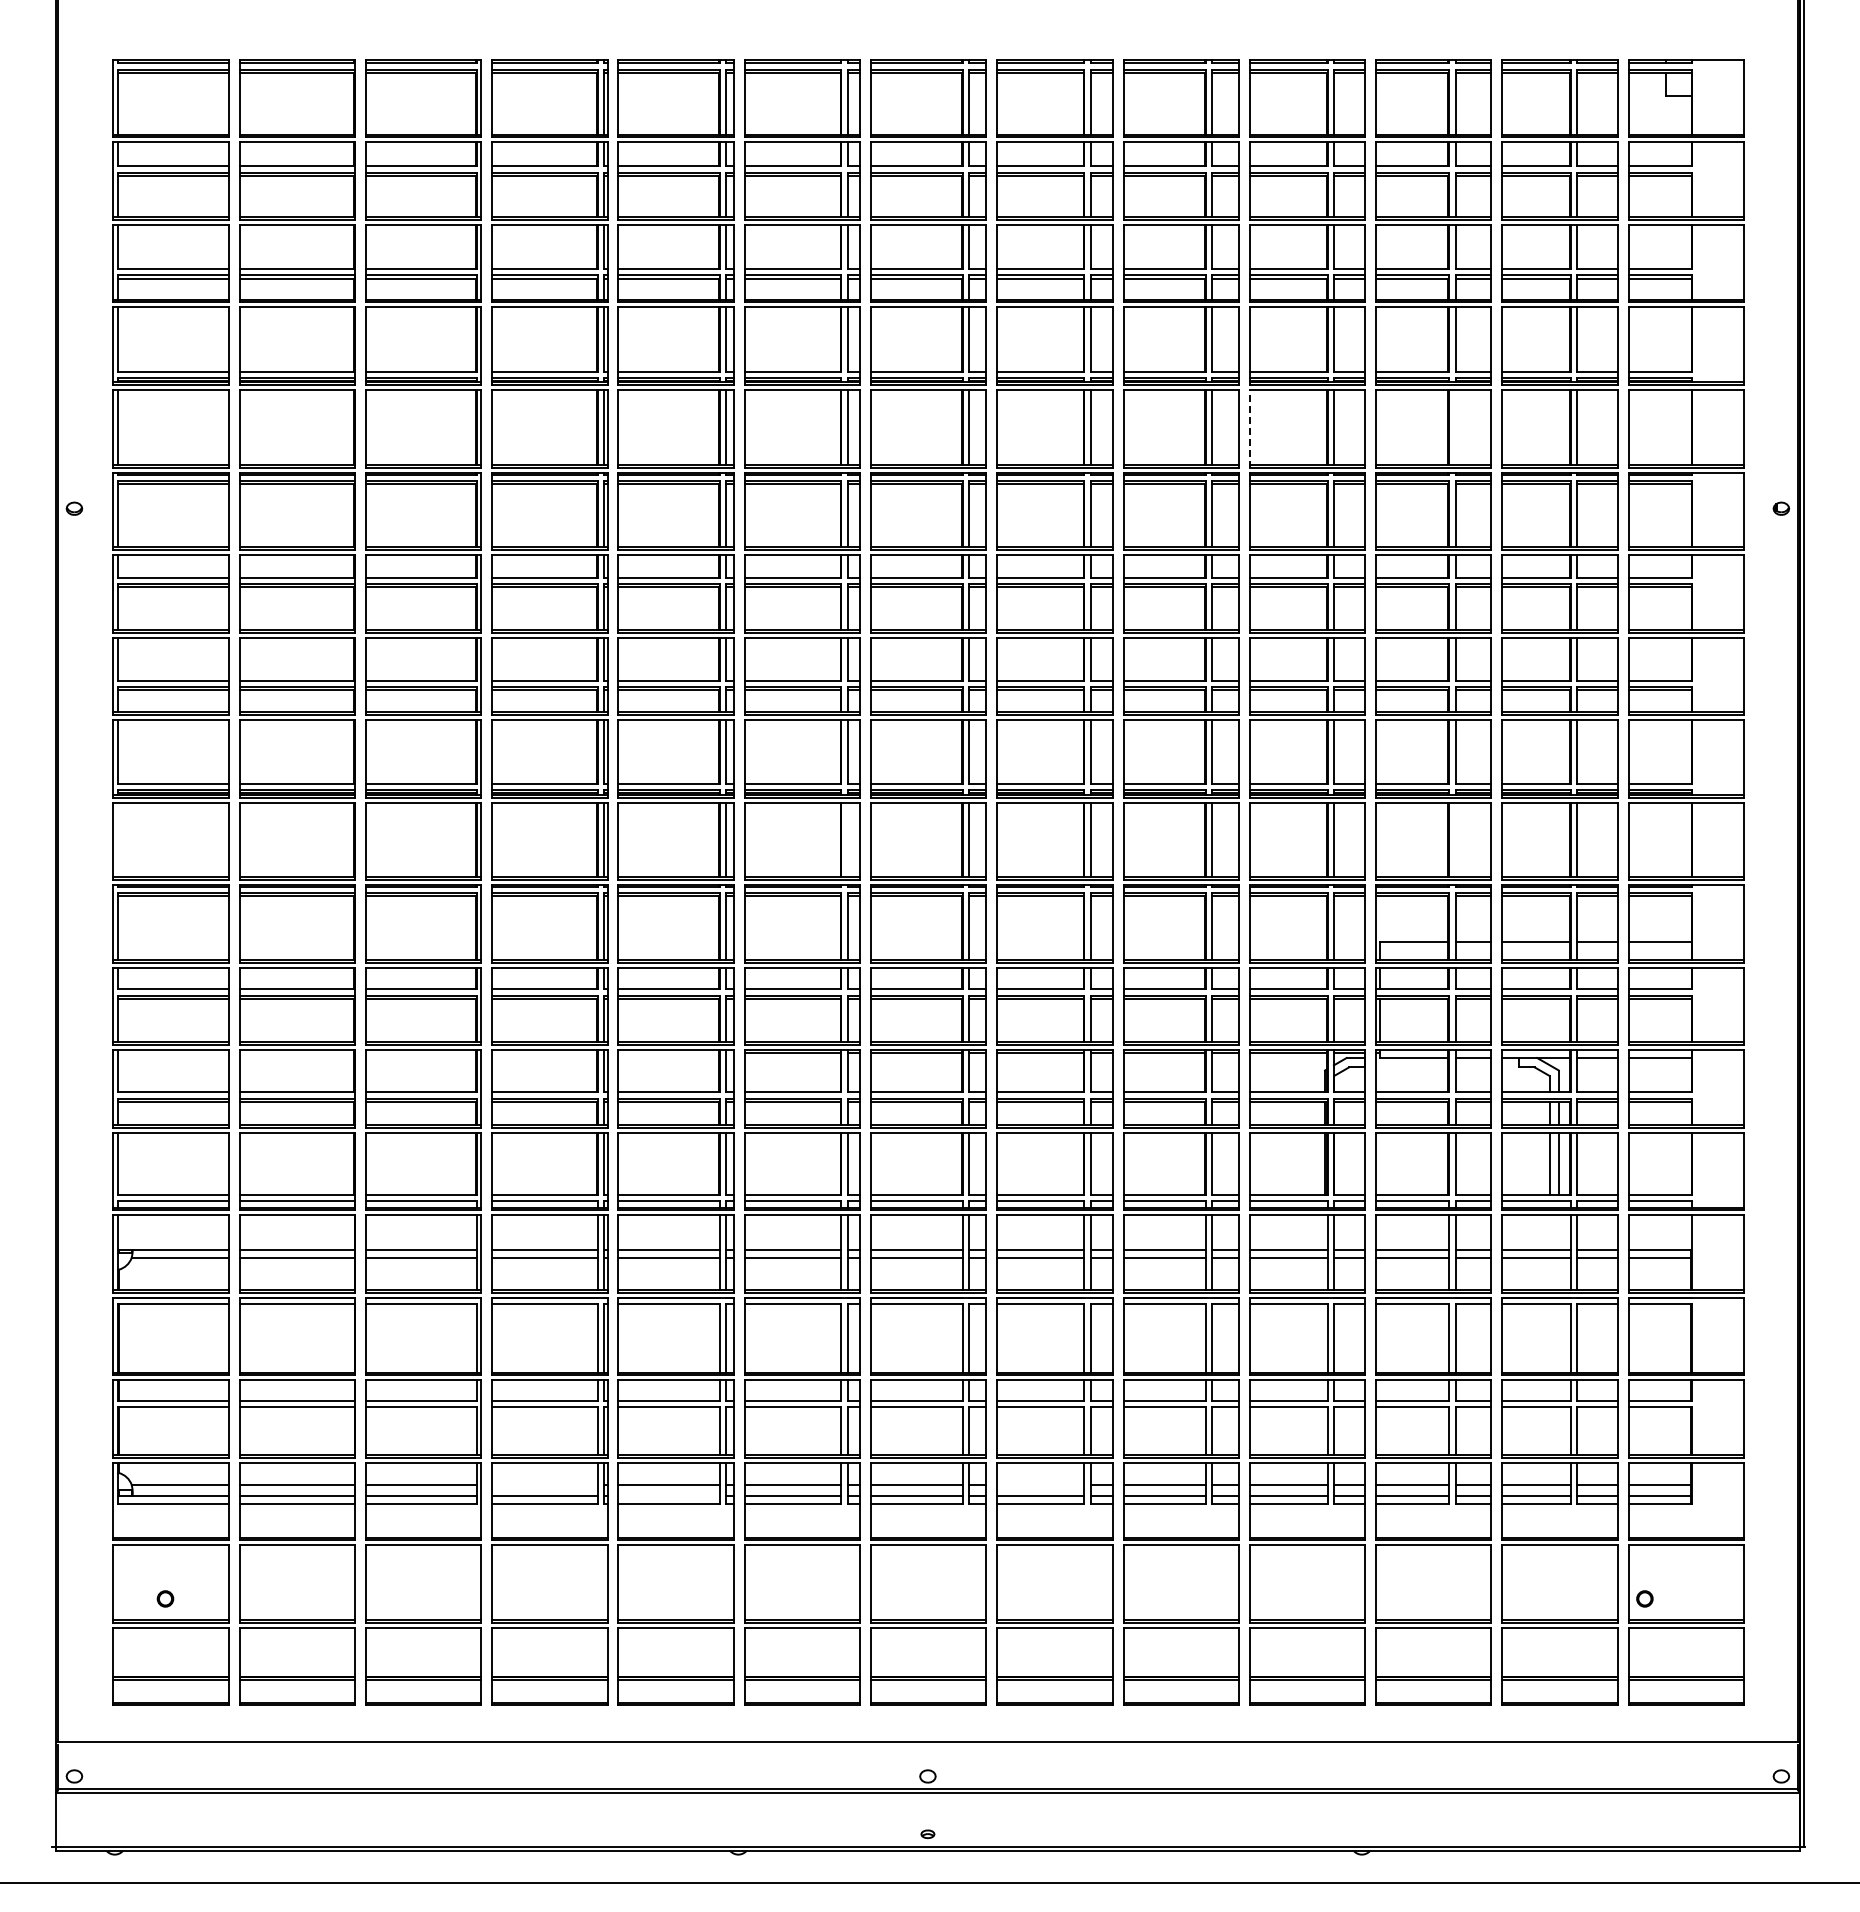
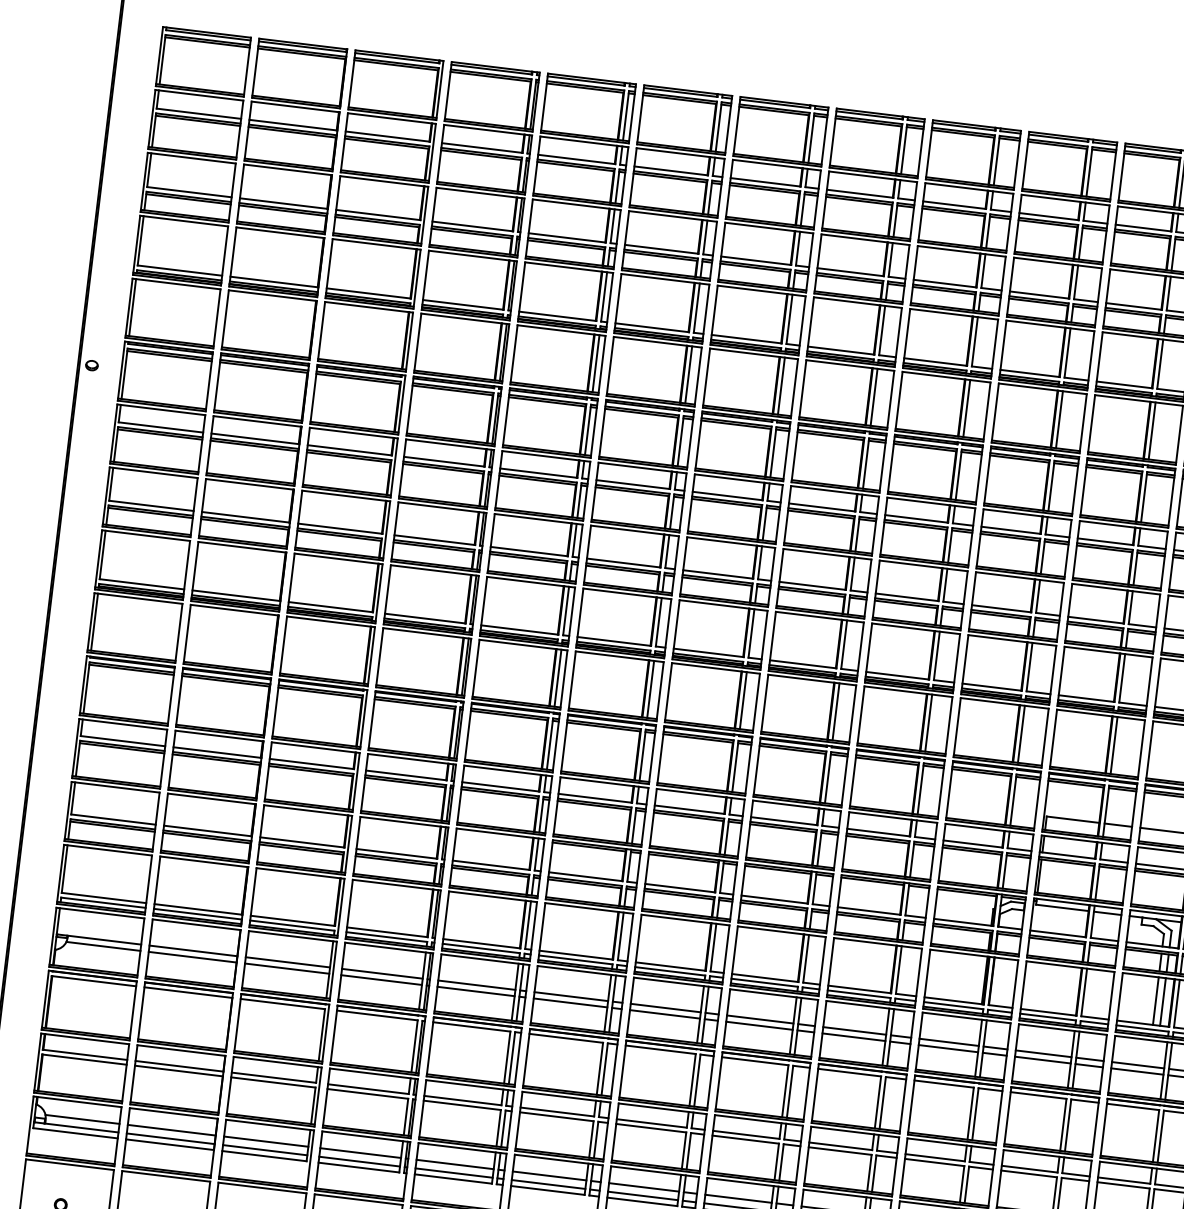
line: (1455, 426) -> (1152, 430), added
line: (1249, 428) -> (995, 412), dashed -> solid
line: (117, 839) -> (94, 621), added
line: (847, 839) -> (650, 689), added
line: (1455, 839) -> (1114, 745), added
line: (545, 1484) -> (360, 1152), added
line: (1040, 1484) -> (738, 1198), added
line: (668, 1496) -> (453, 1173), added

